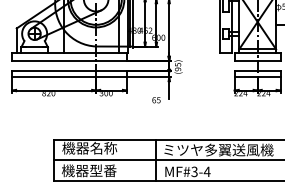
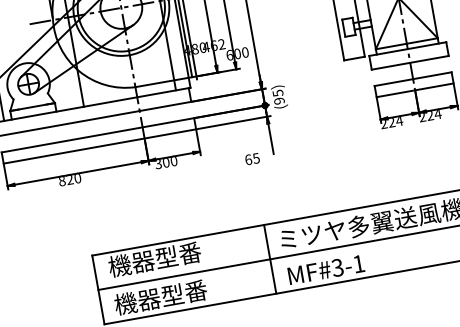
text: (103, 147) -> (177, 254), 機器名称 -> 機器型番
text: (206, 171) -> (357, 263), MF#3-4 -> MF#3-1

